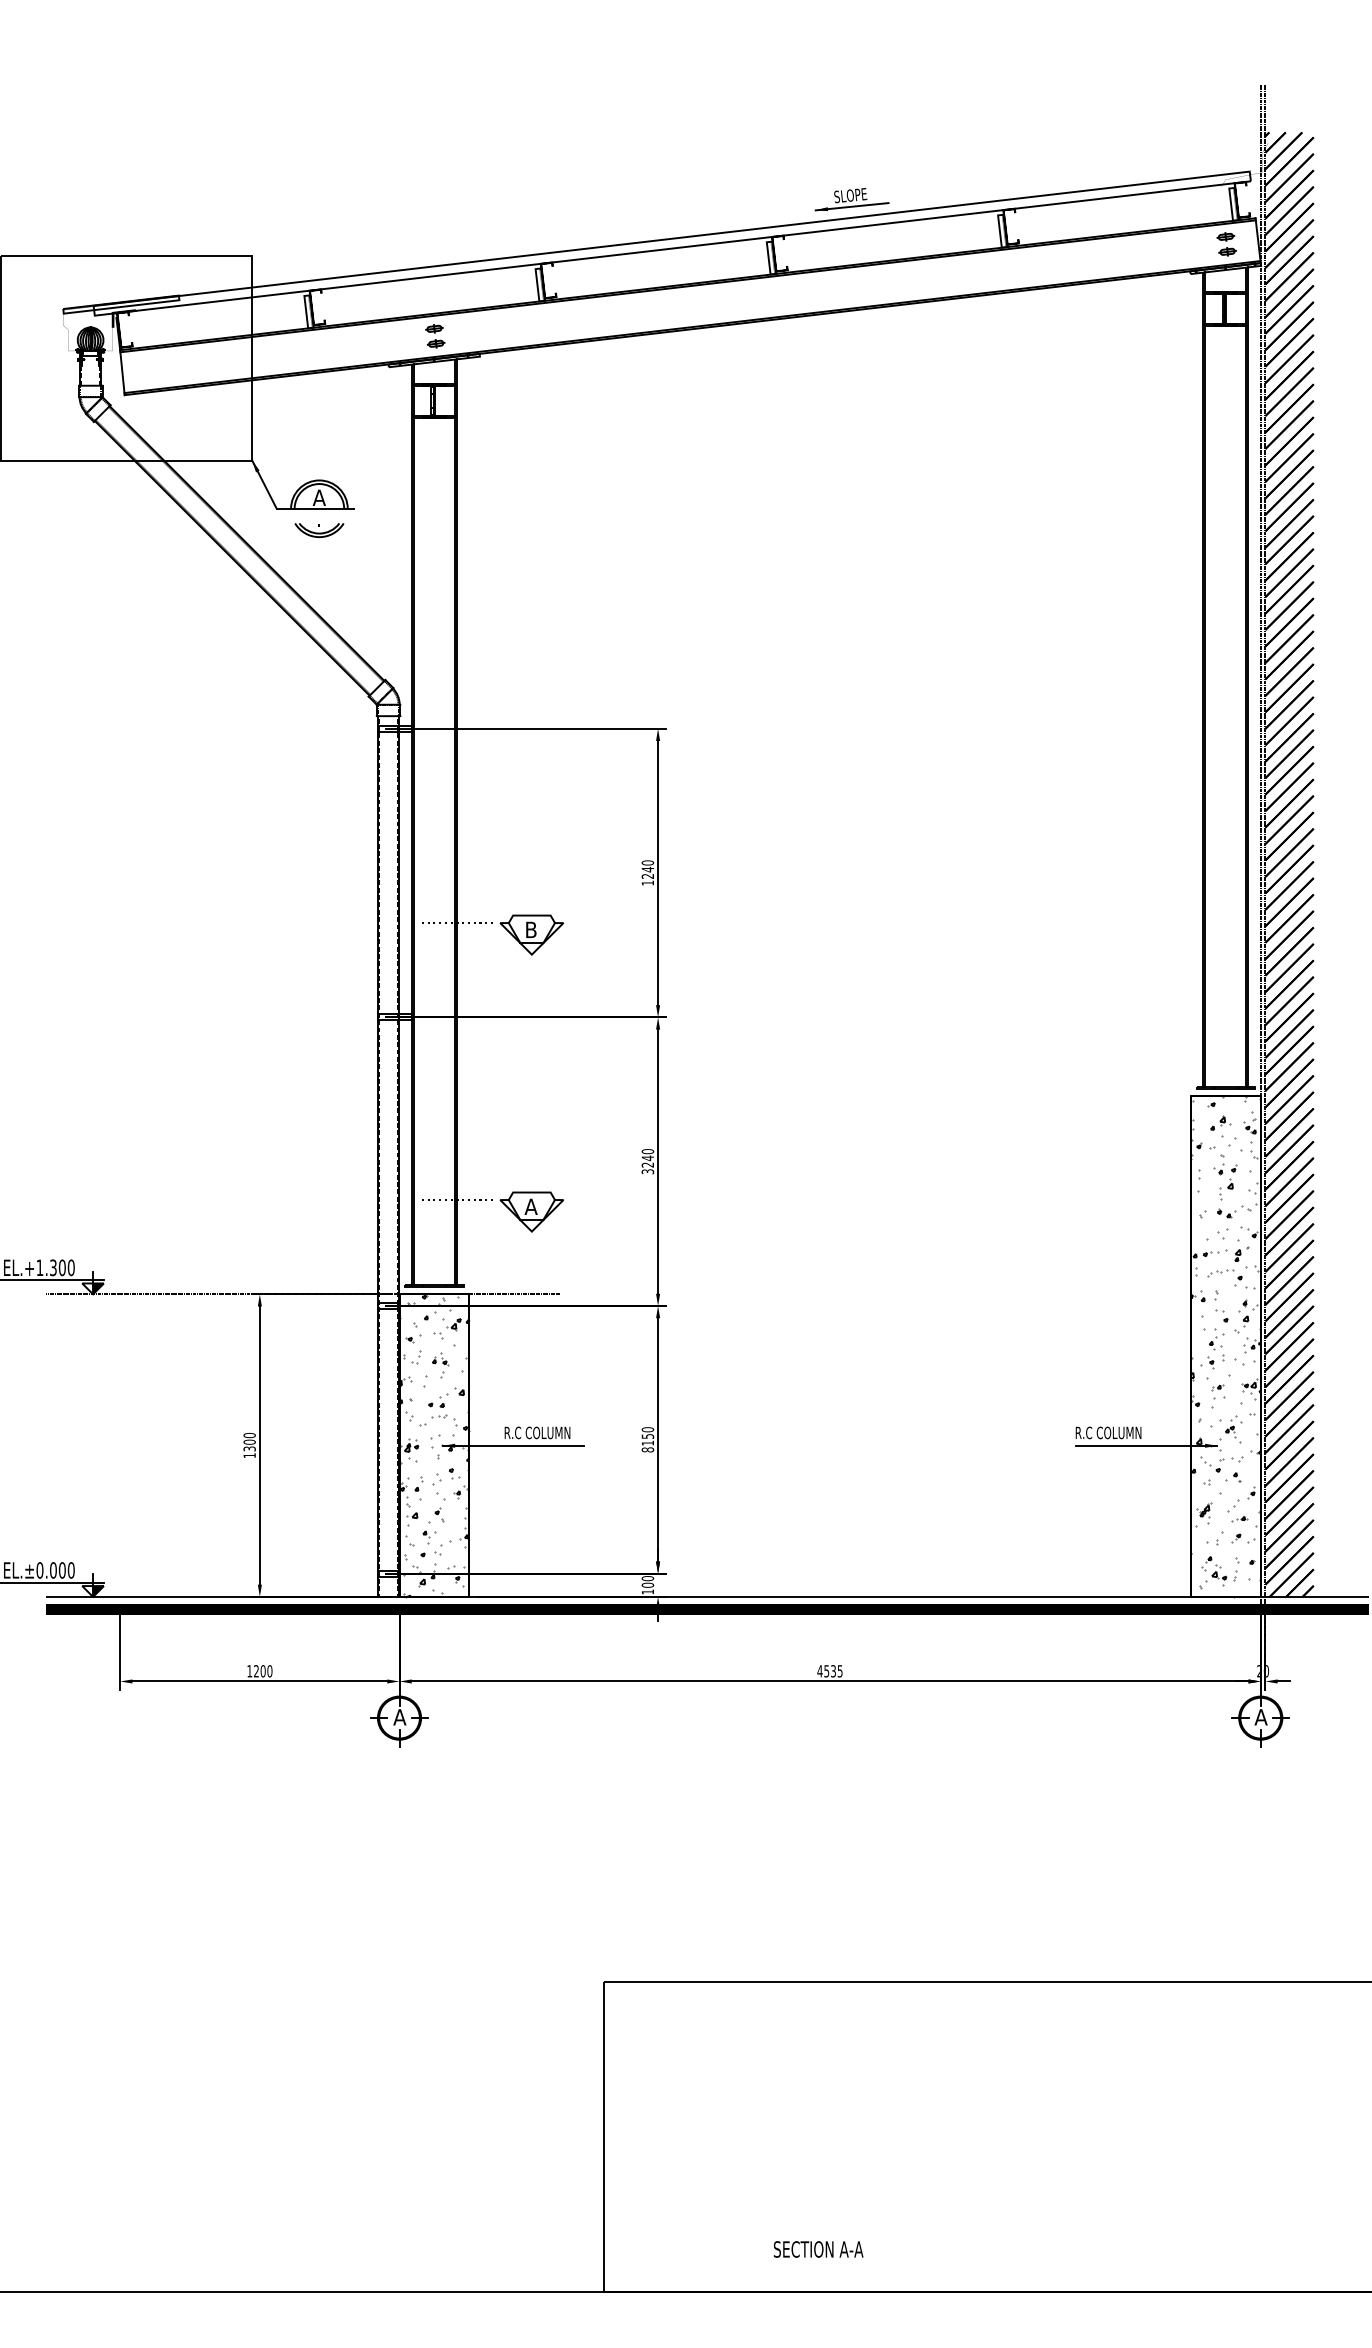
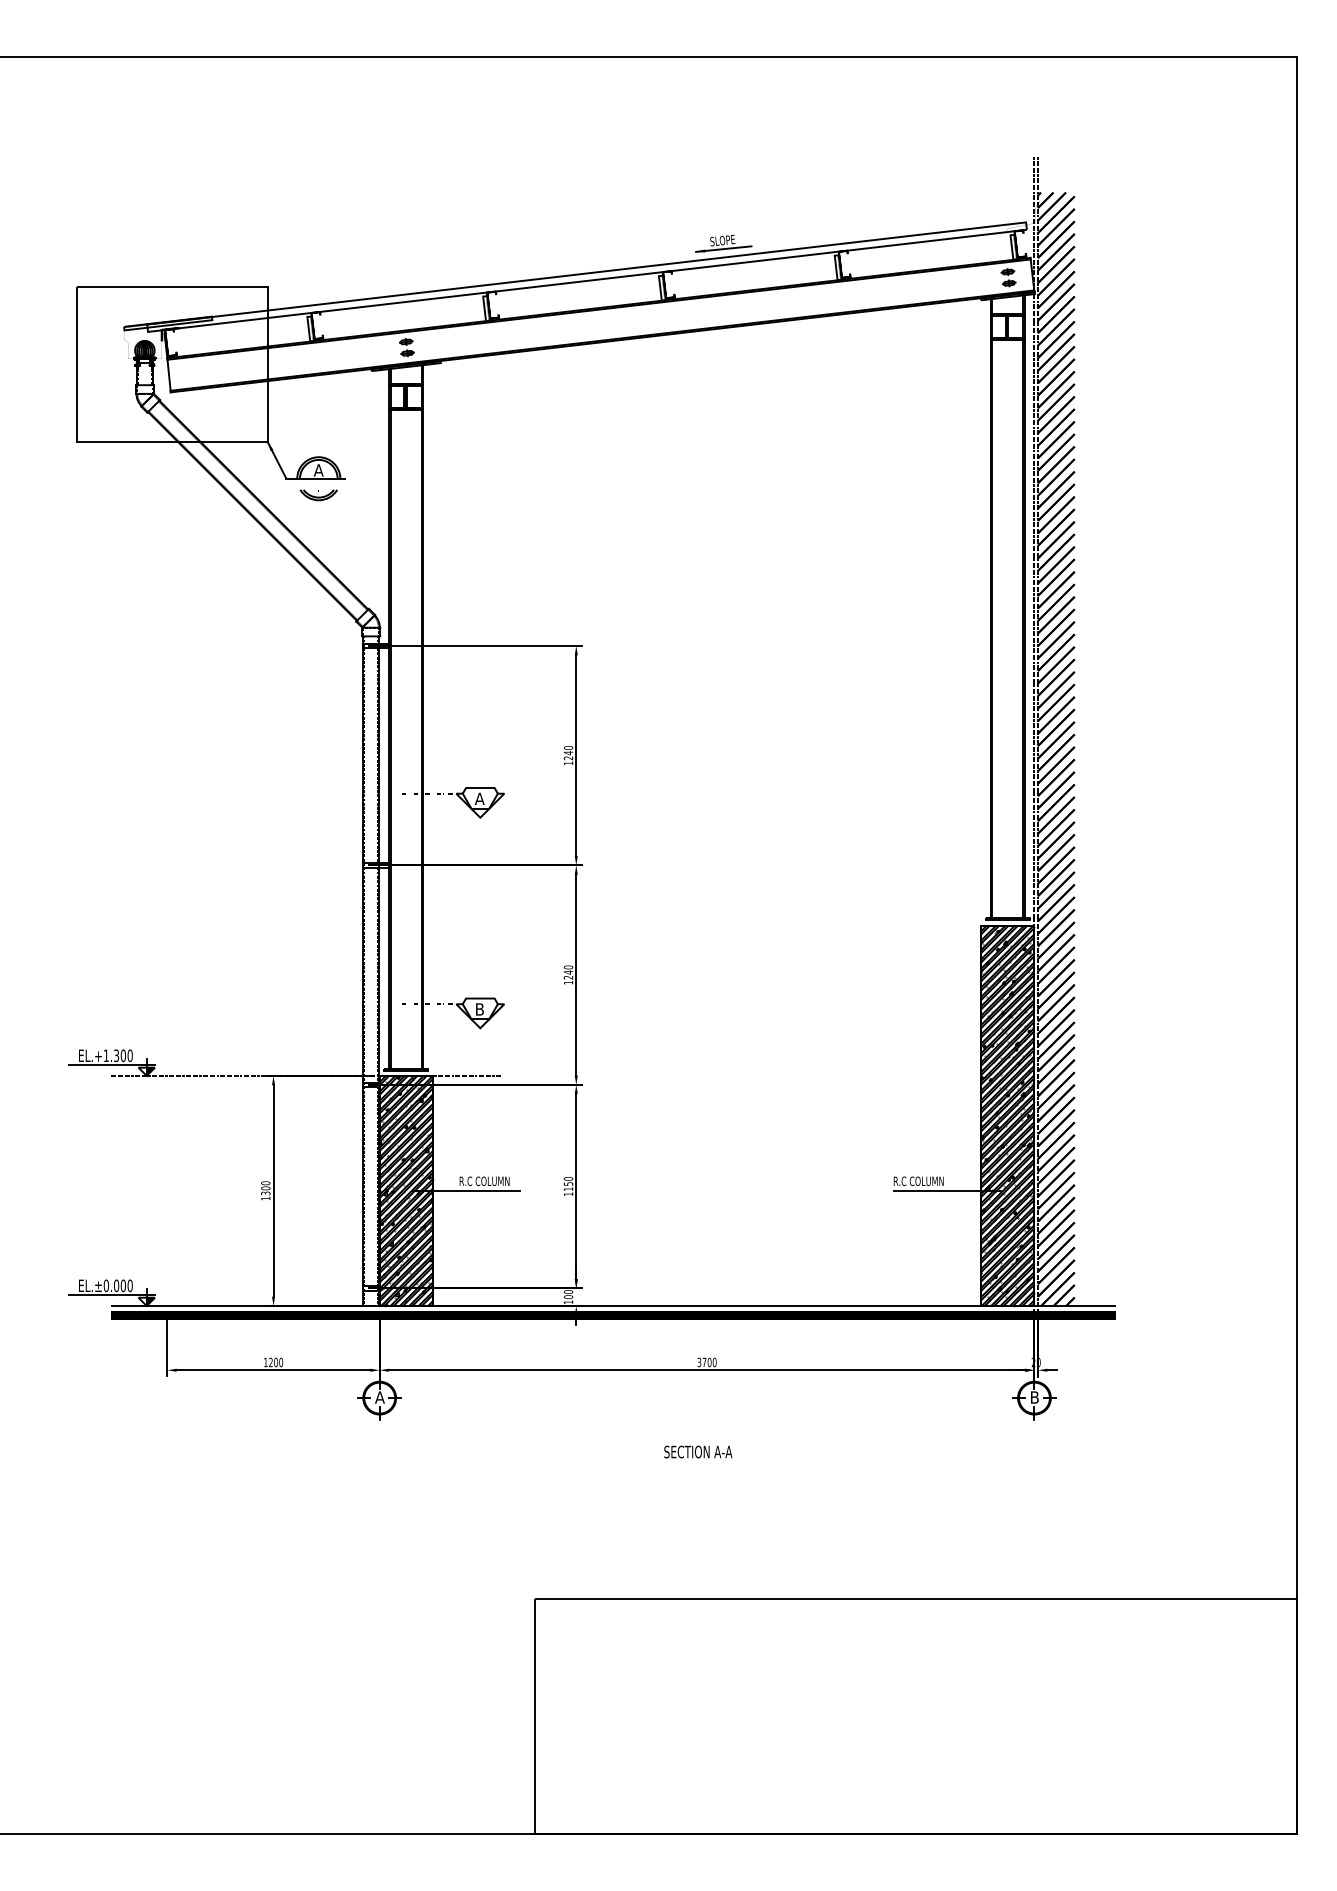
text: (530, 929) -> (479, 798), B -> A
text: (647, 1171) -> (568, 982), 3240 -> 1240
text: (530, 1206) -> (479, 1009), A -> B
hatch: (1225, 1346) -> (1007, 1115), added
hatch: (433, 1445) -> (405, 1190), added
text: (647, 1450) -> (568, 1194), 8150 -> 1150
text: (829, 1671) -> (706, 1362), 4535 -> 3700
text: (1260, 1717) -> (1034, 1397), A -> B
text: (818, 2248) -> (698, 1451), moved

